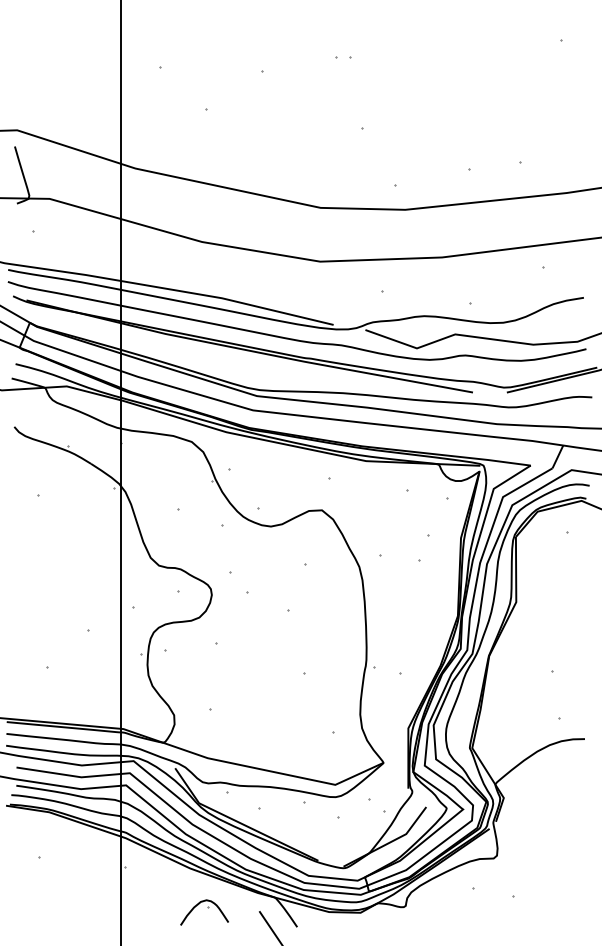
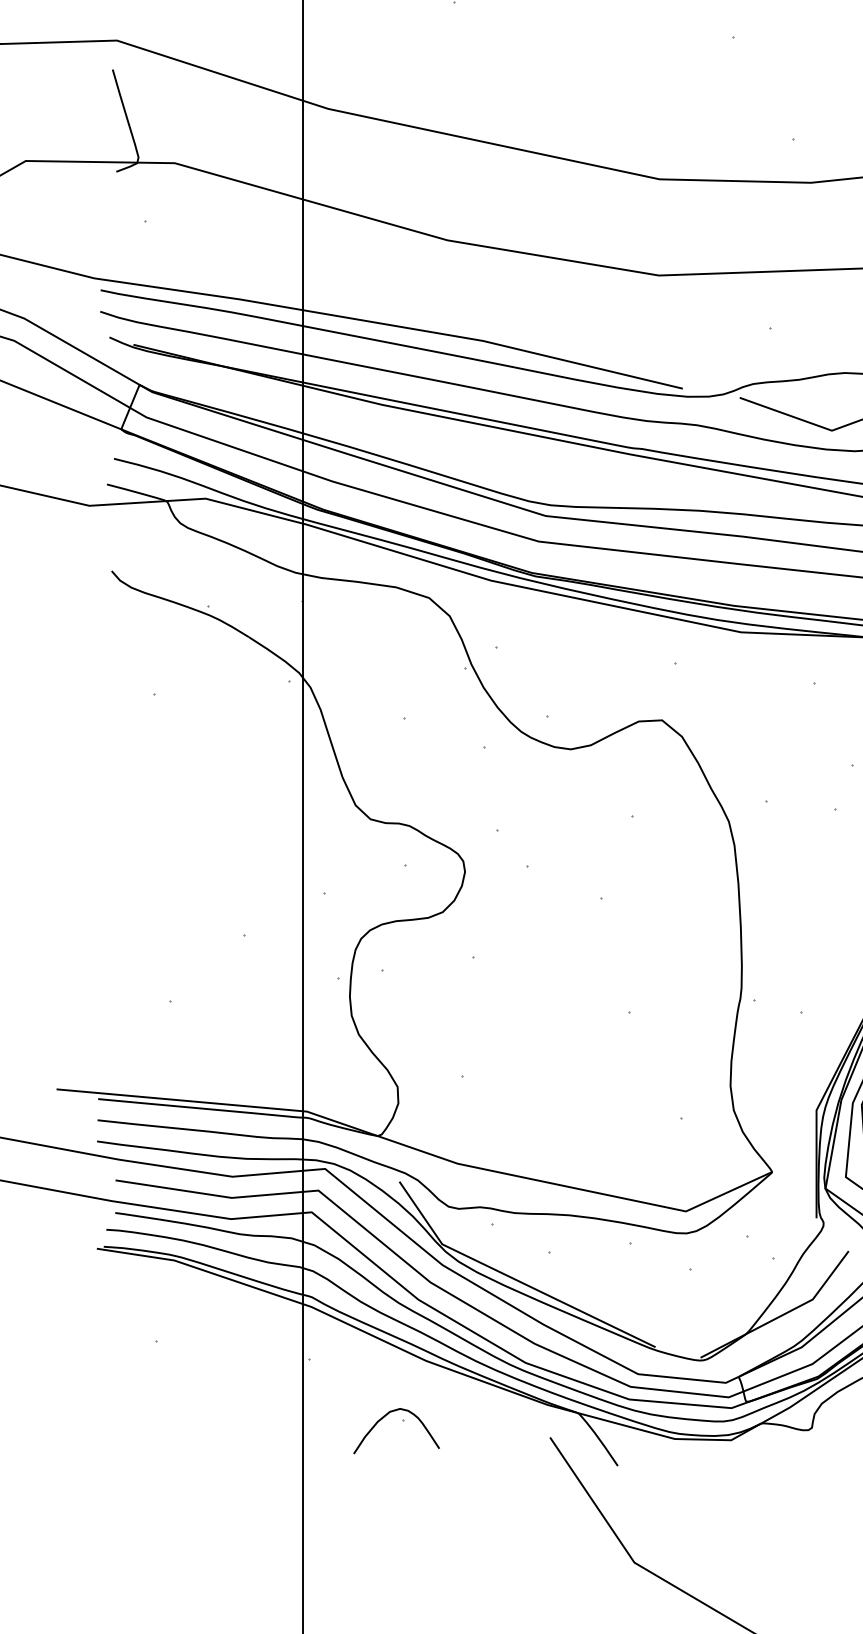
part: (204, 912) -> (396, 1430), moved

